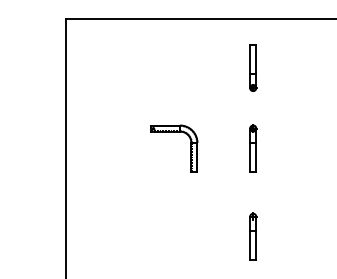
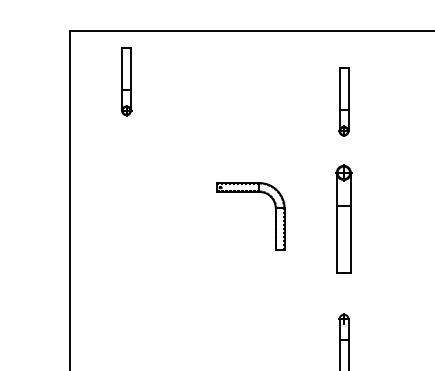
part: (104, 53) -> (126, 80), added
part: (174, 132) -> (251, 193), moved
part: (253, 148) -> (344, 219), size x1.6

